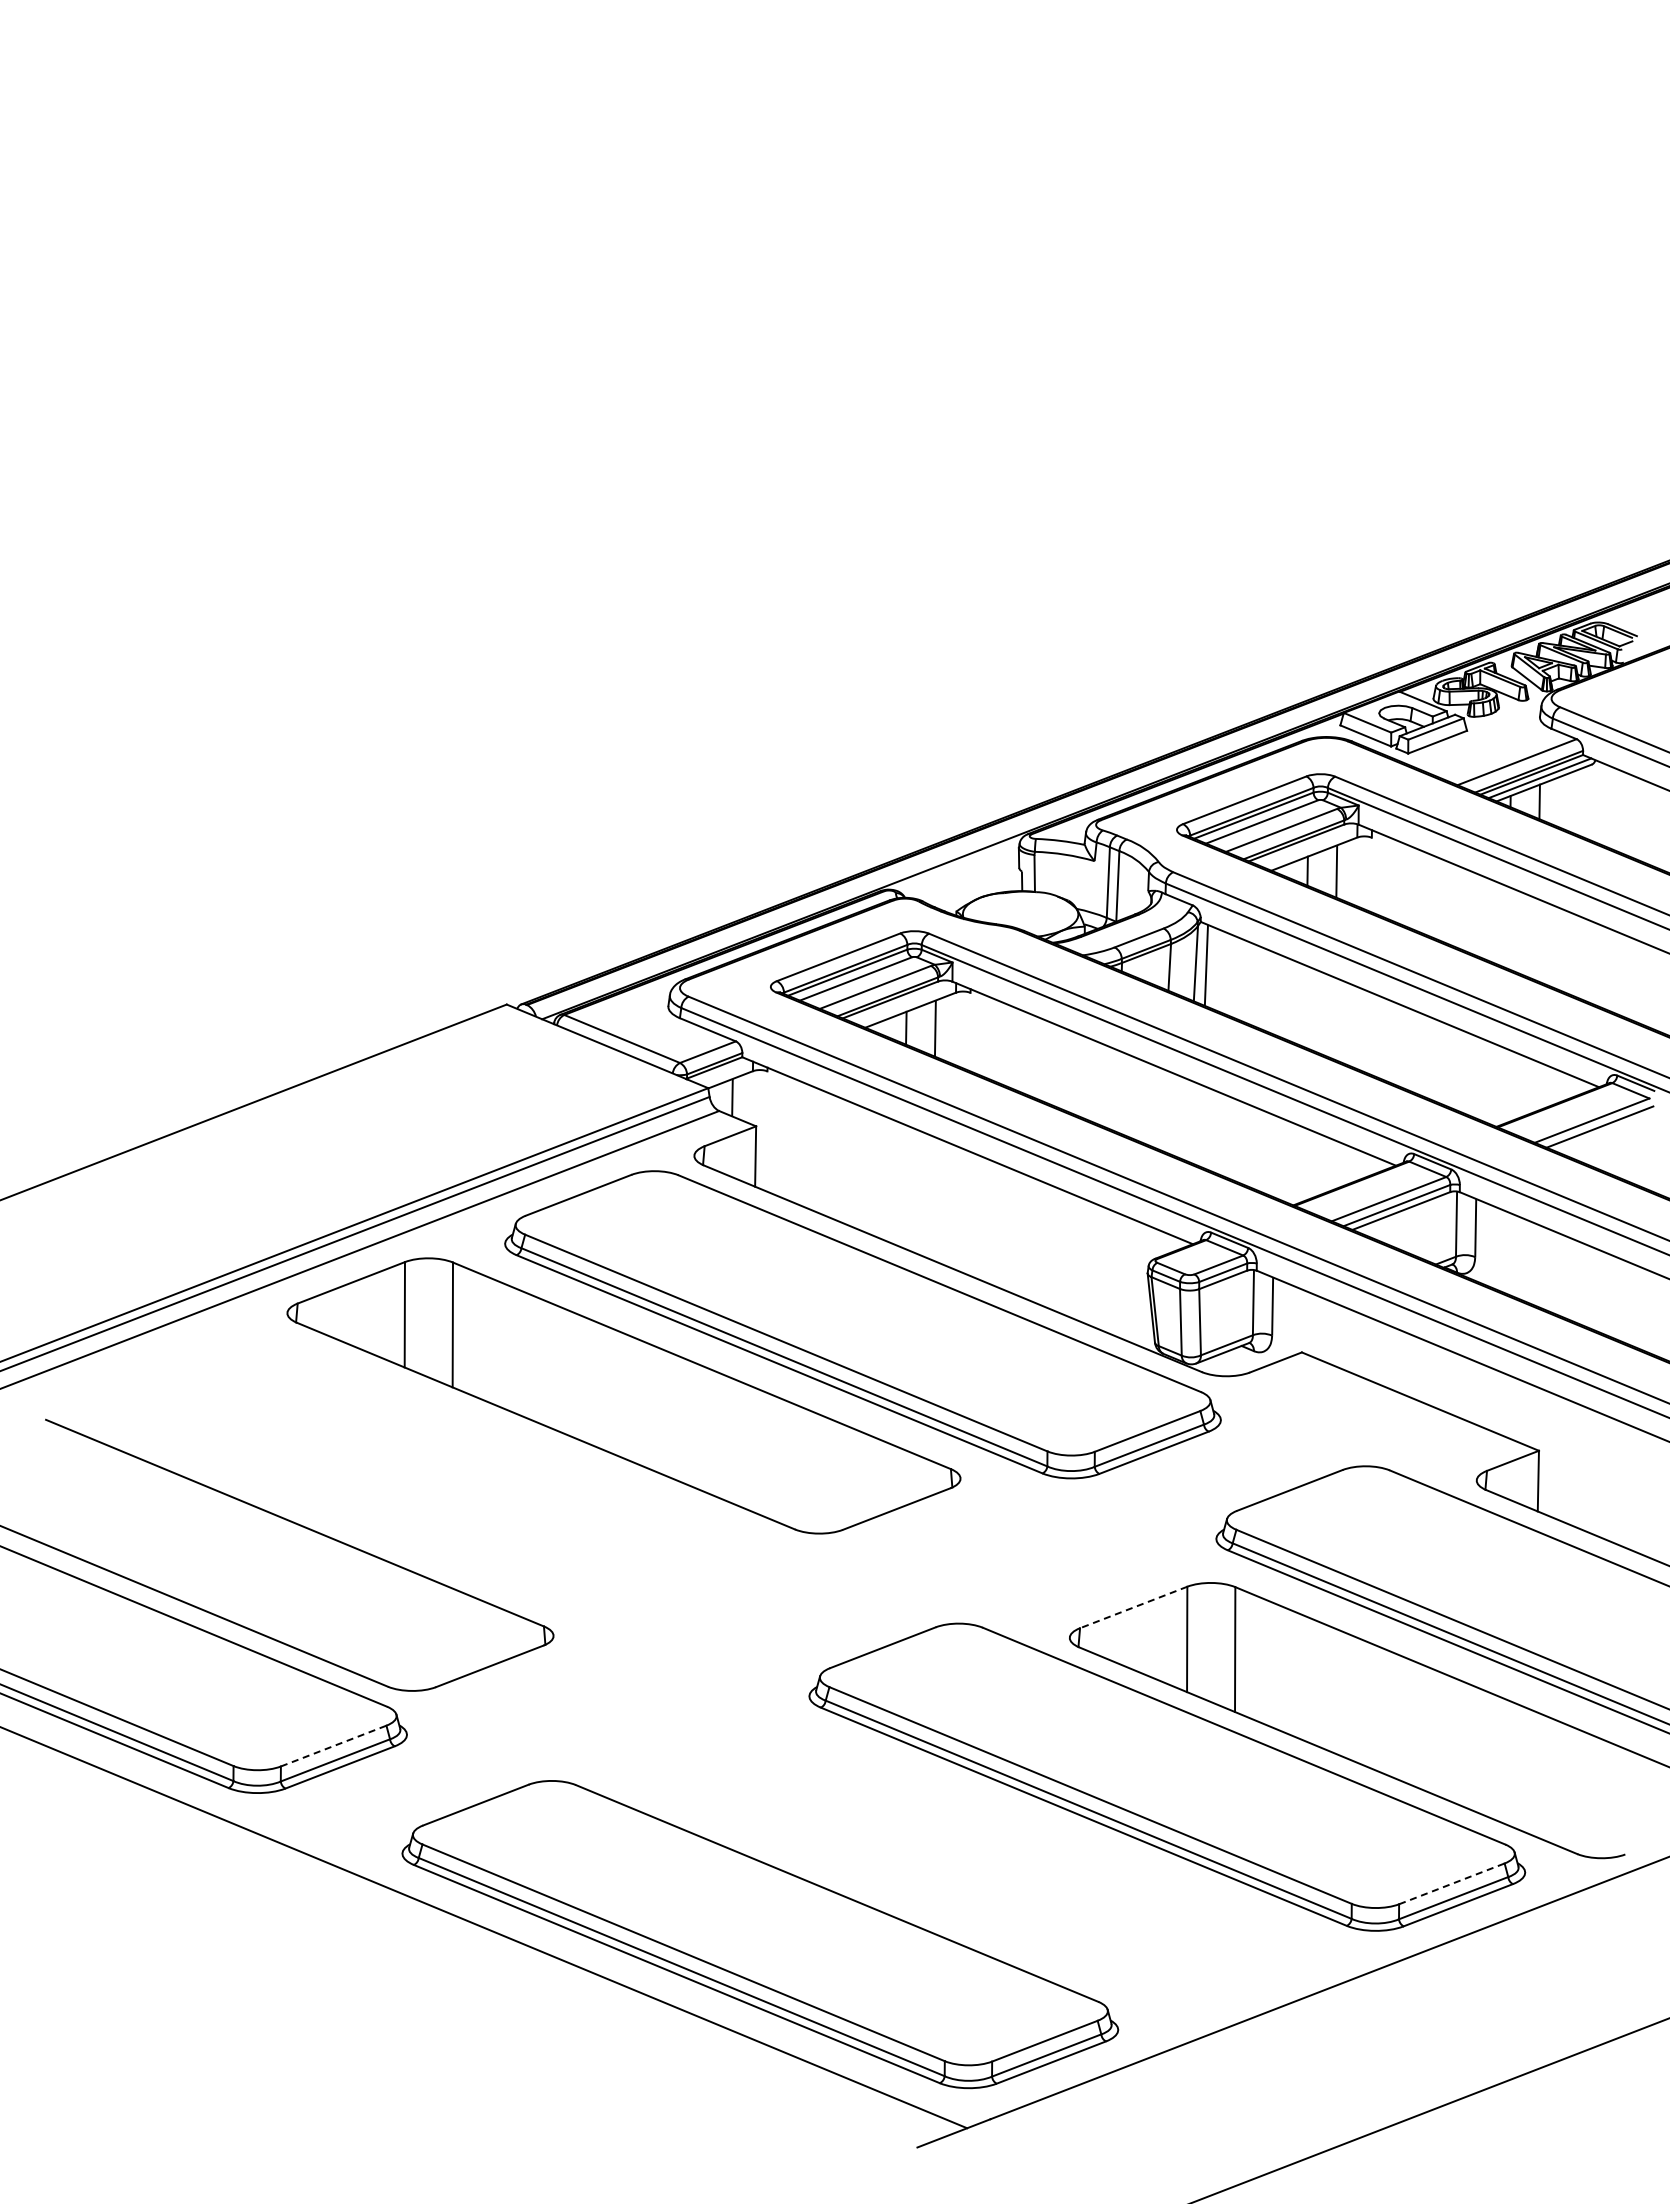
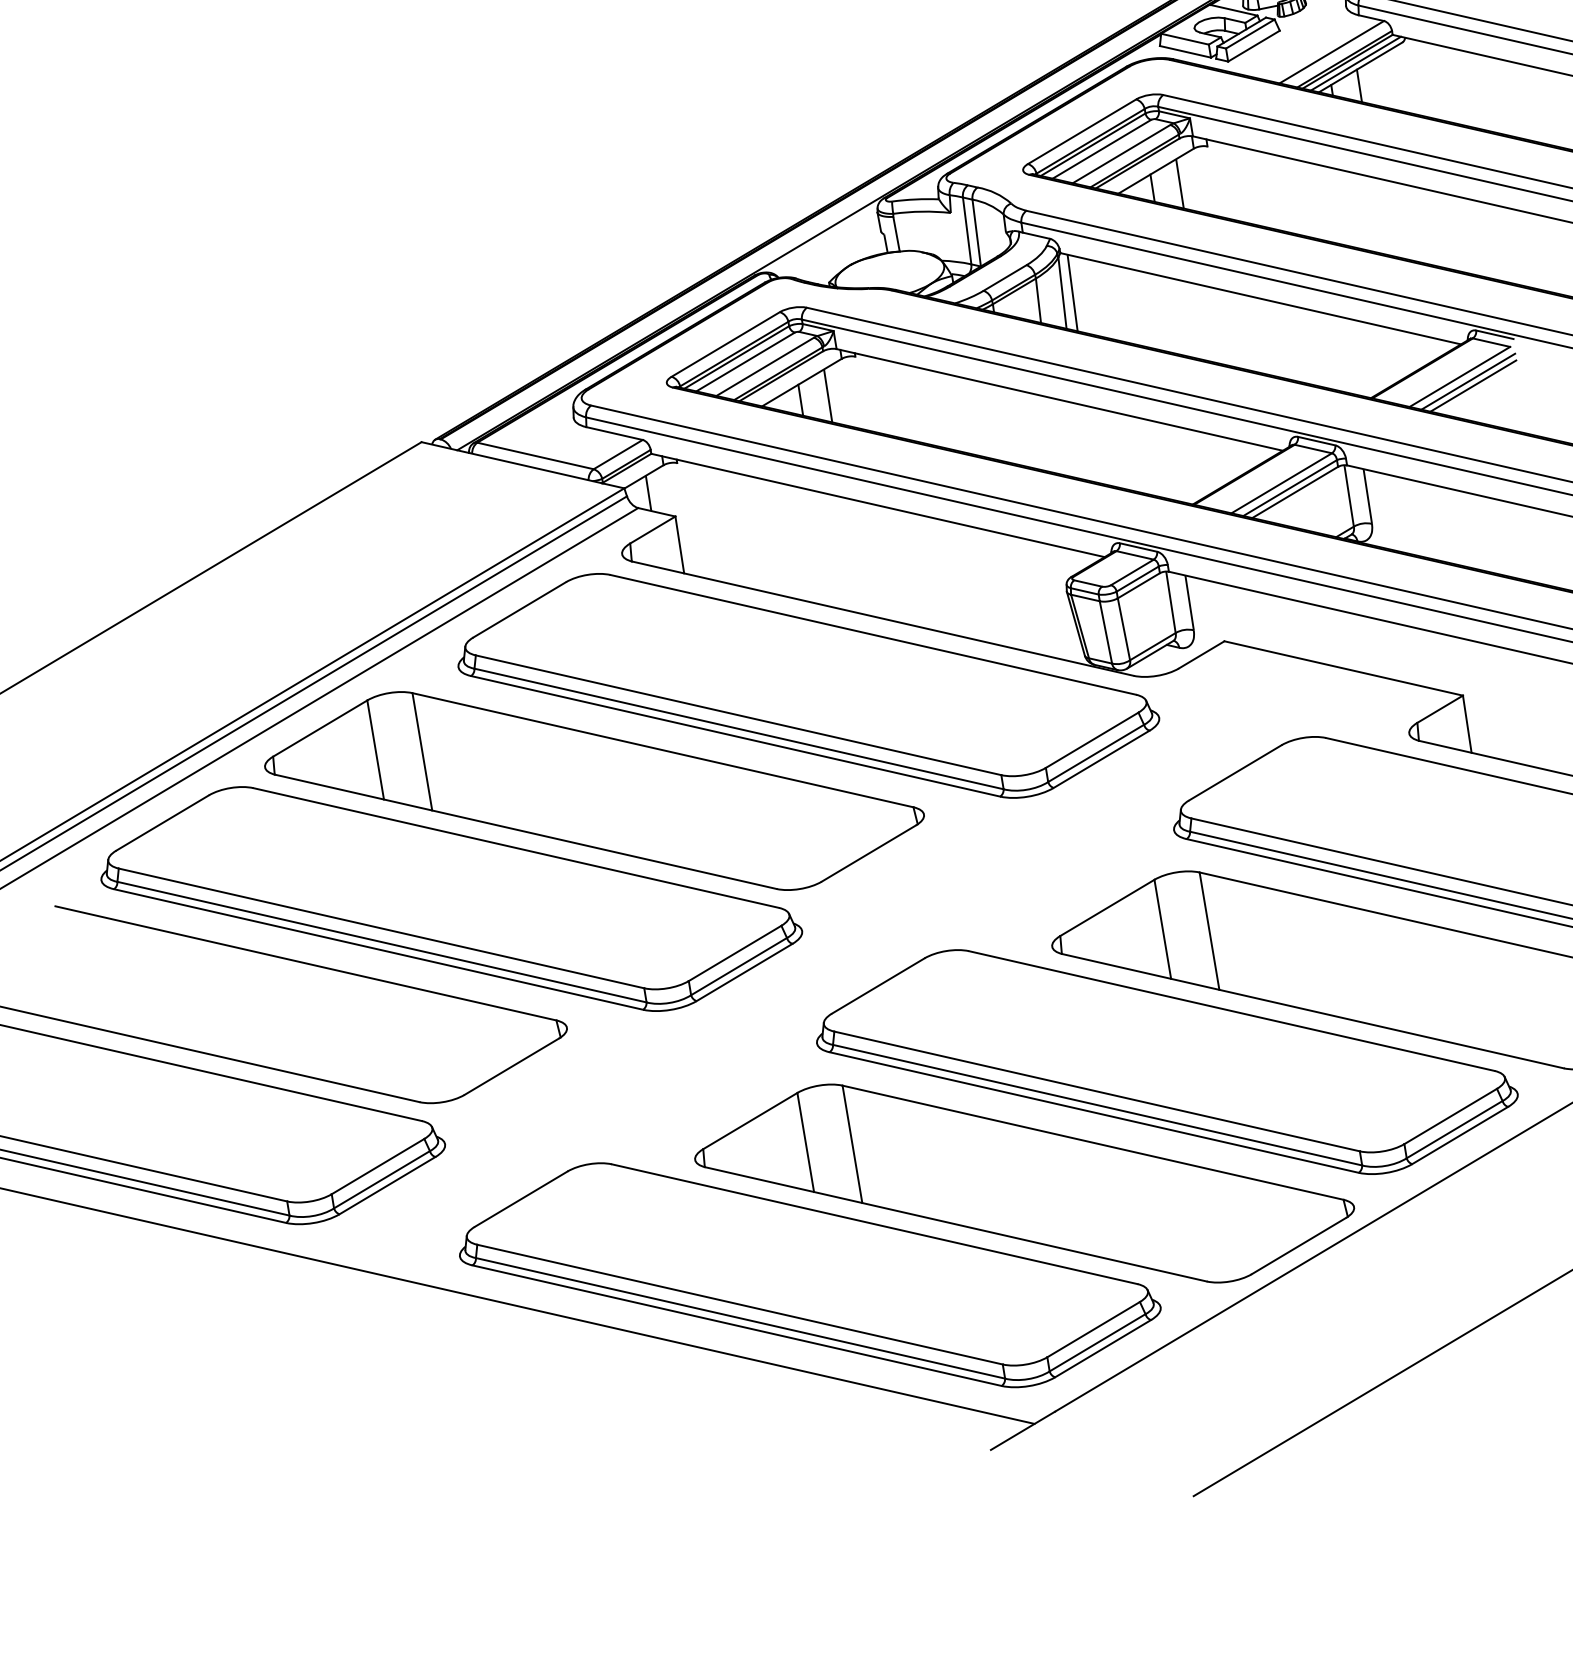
line: (1604, 1132) -> (1473, 386), added
part: (455, 1481) -> (450, 898), added
line: (1133, 1607) -> (1107, 907), dashed -> solid
line: (333, 1746) -> (377, 1167), dashed -> solid
part: (999, 1877) -> (1024, 1183), added
line: (1451, 1883) -> (1450, 1116), dashed -> solid

